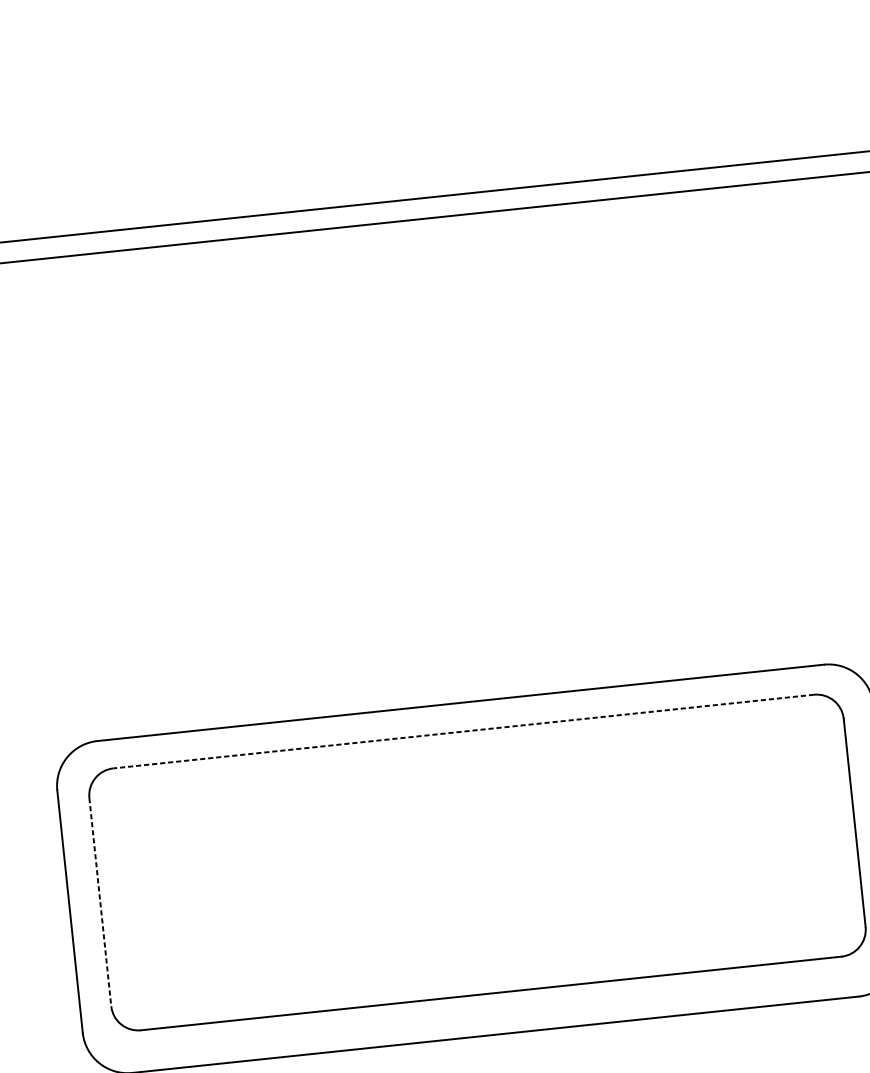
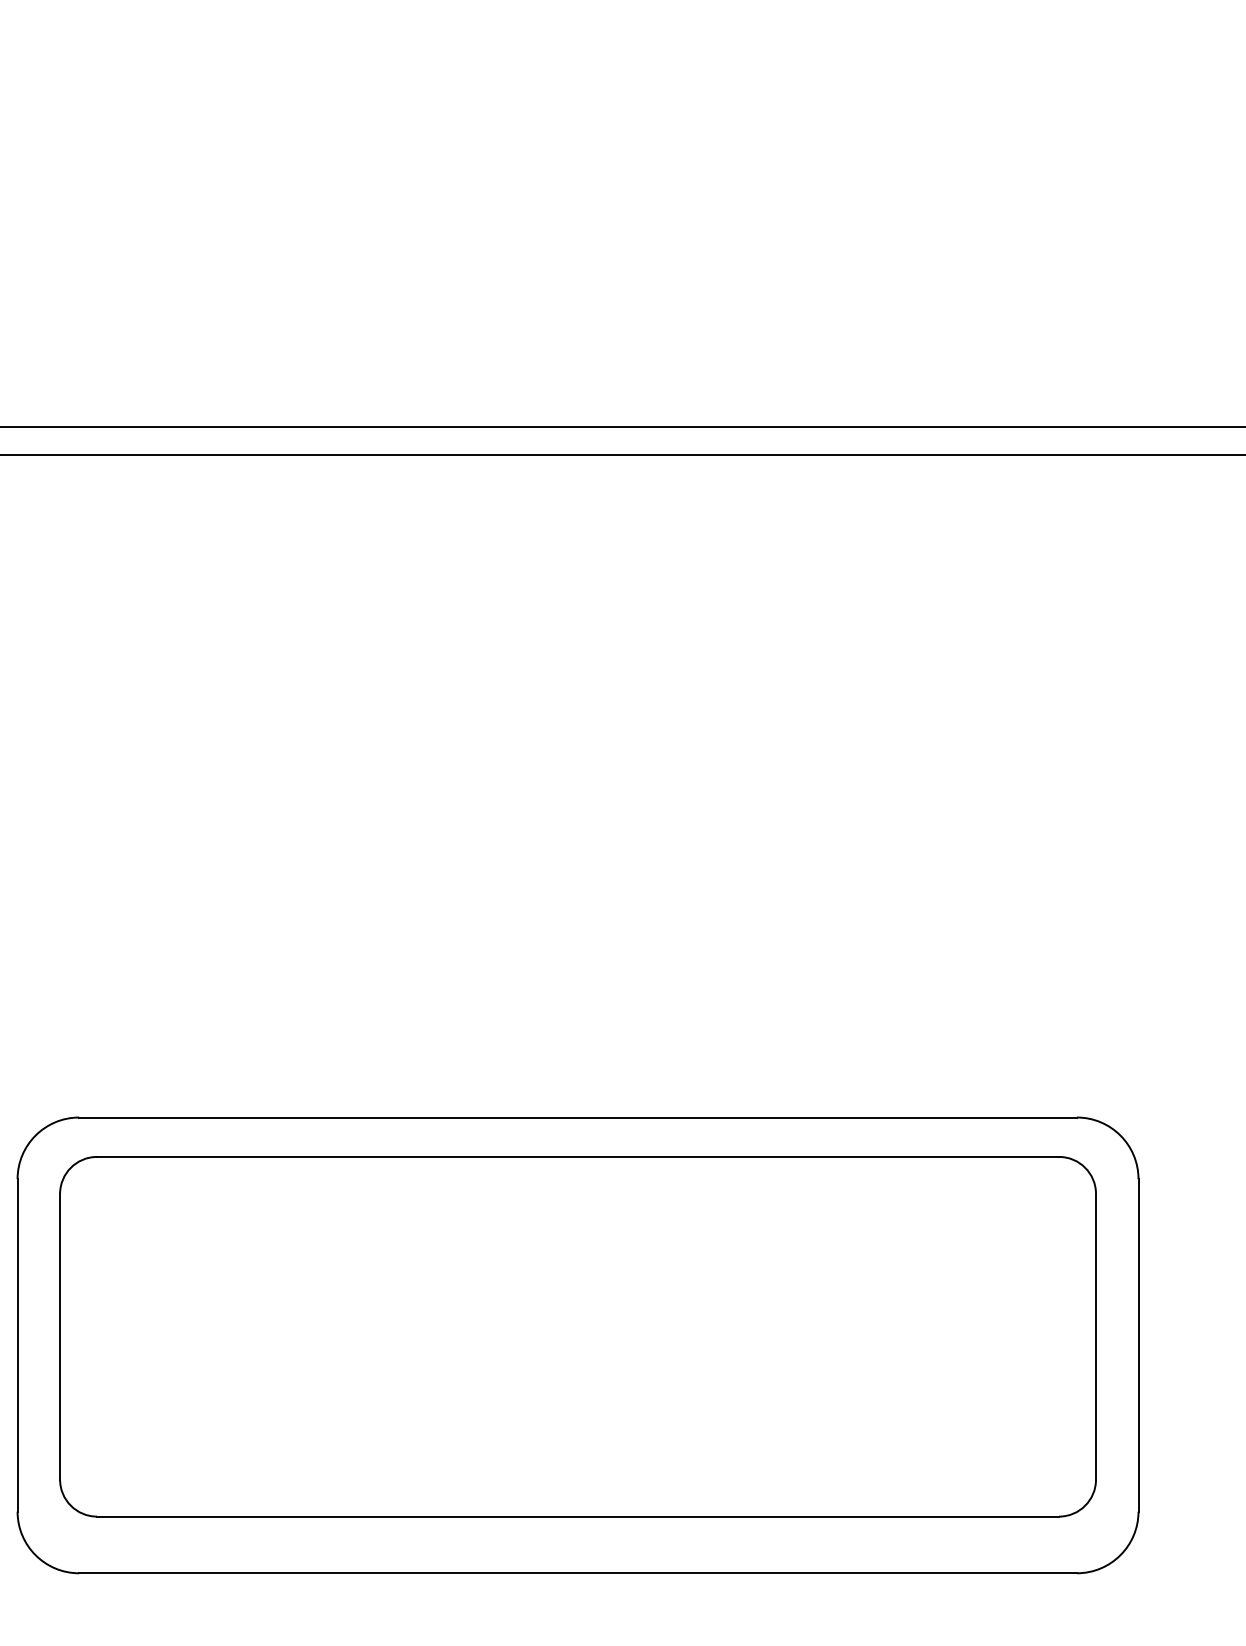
line: (463, 731) -> (577, 1156), dashed -> solid
line: (100, 901) -> (60, 1336), dashed -> solid

